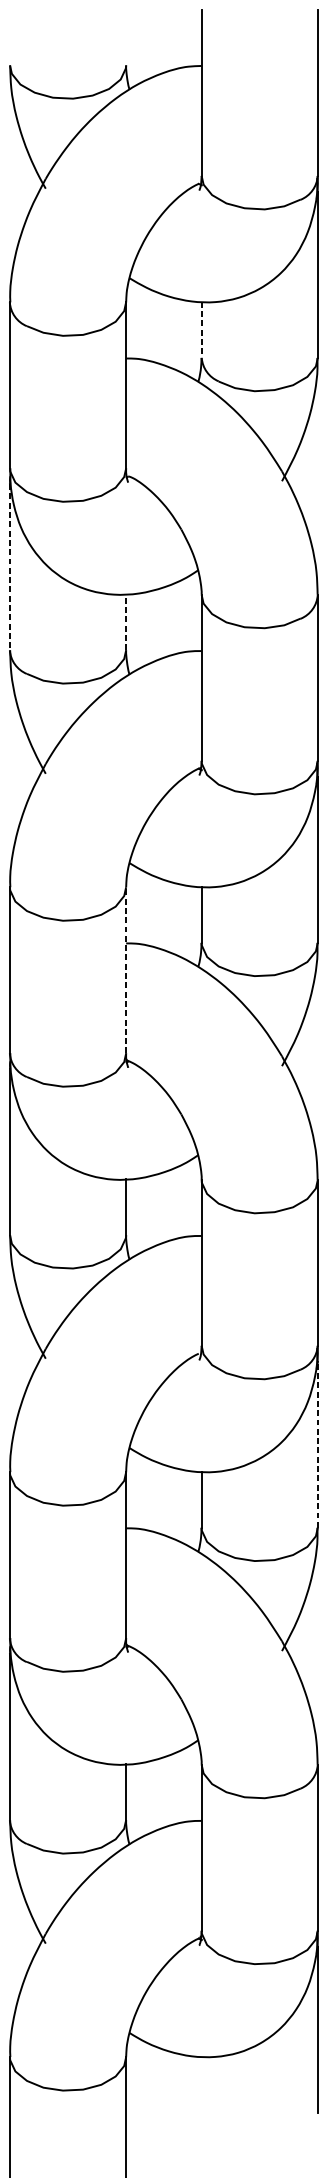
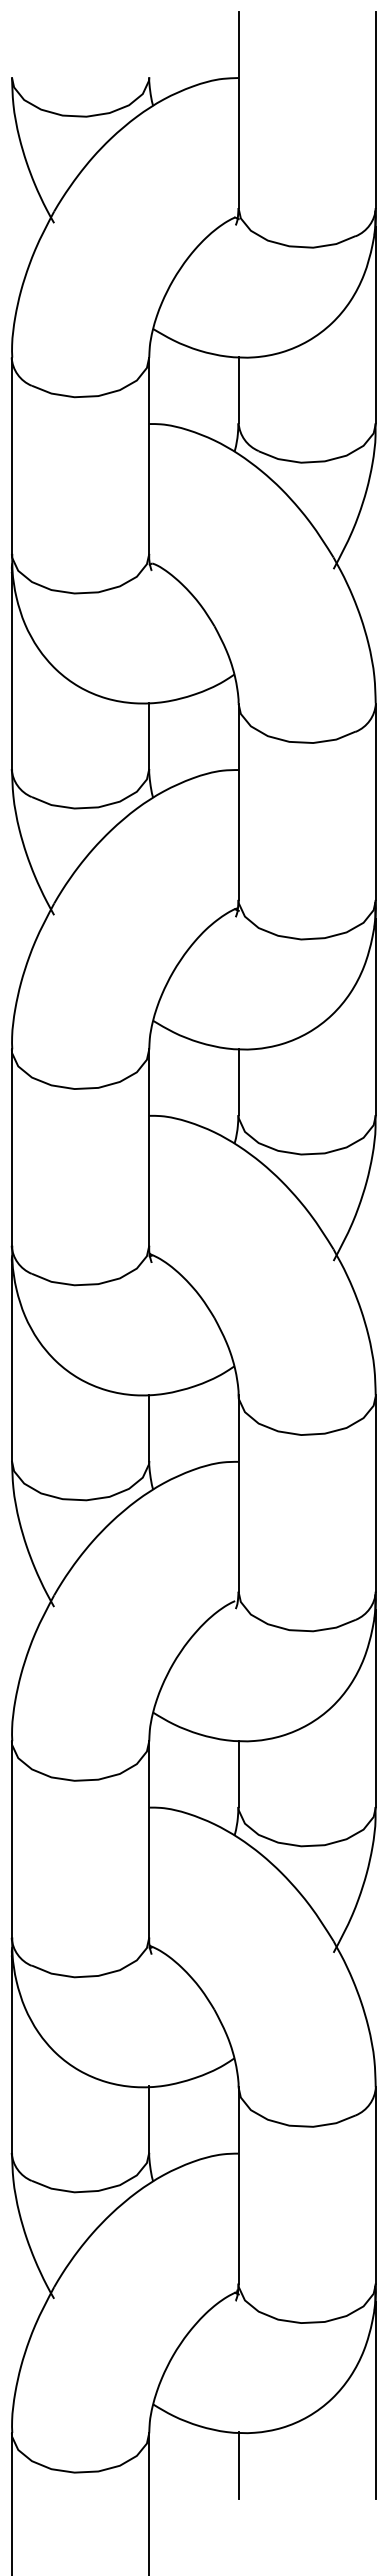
line: (201, 330) -> (238, 390), dashed -> solid
line: (9, 567) -> (11, 671), dashed -> solid
line: (126, 621) -> (149, 735), dashed -> solid
line: (126, 970) -> (149, 1147), dashed -> solid
line: (317, 1444) -> (375, 1708), dashed -> solid
line: (201, 2084) -> (238, 2465), added

